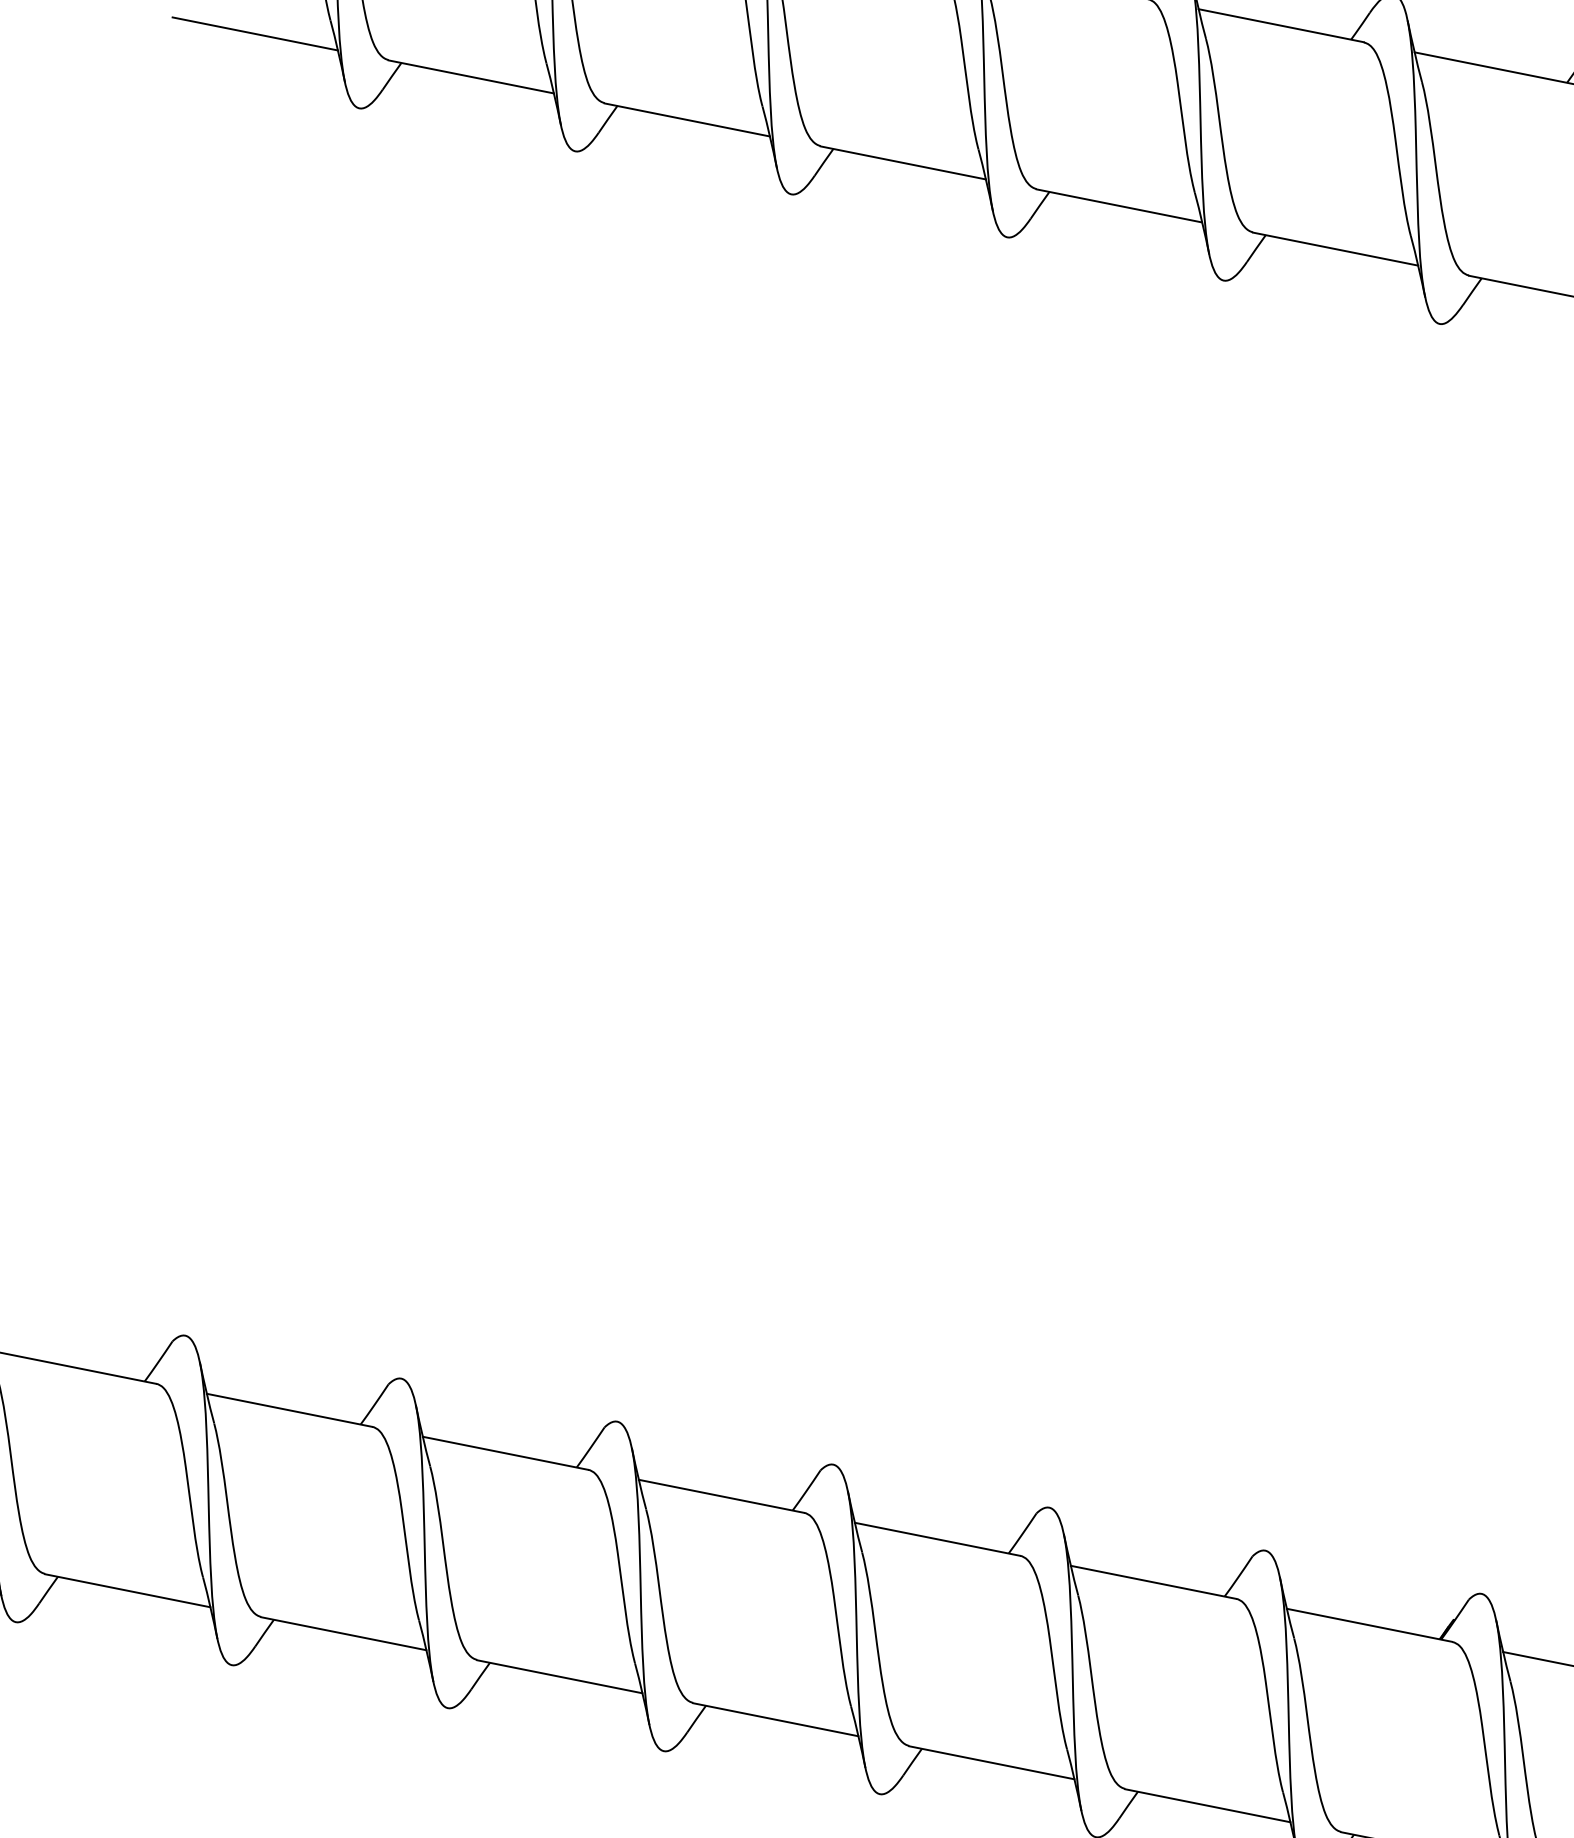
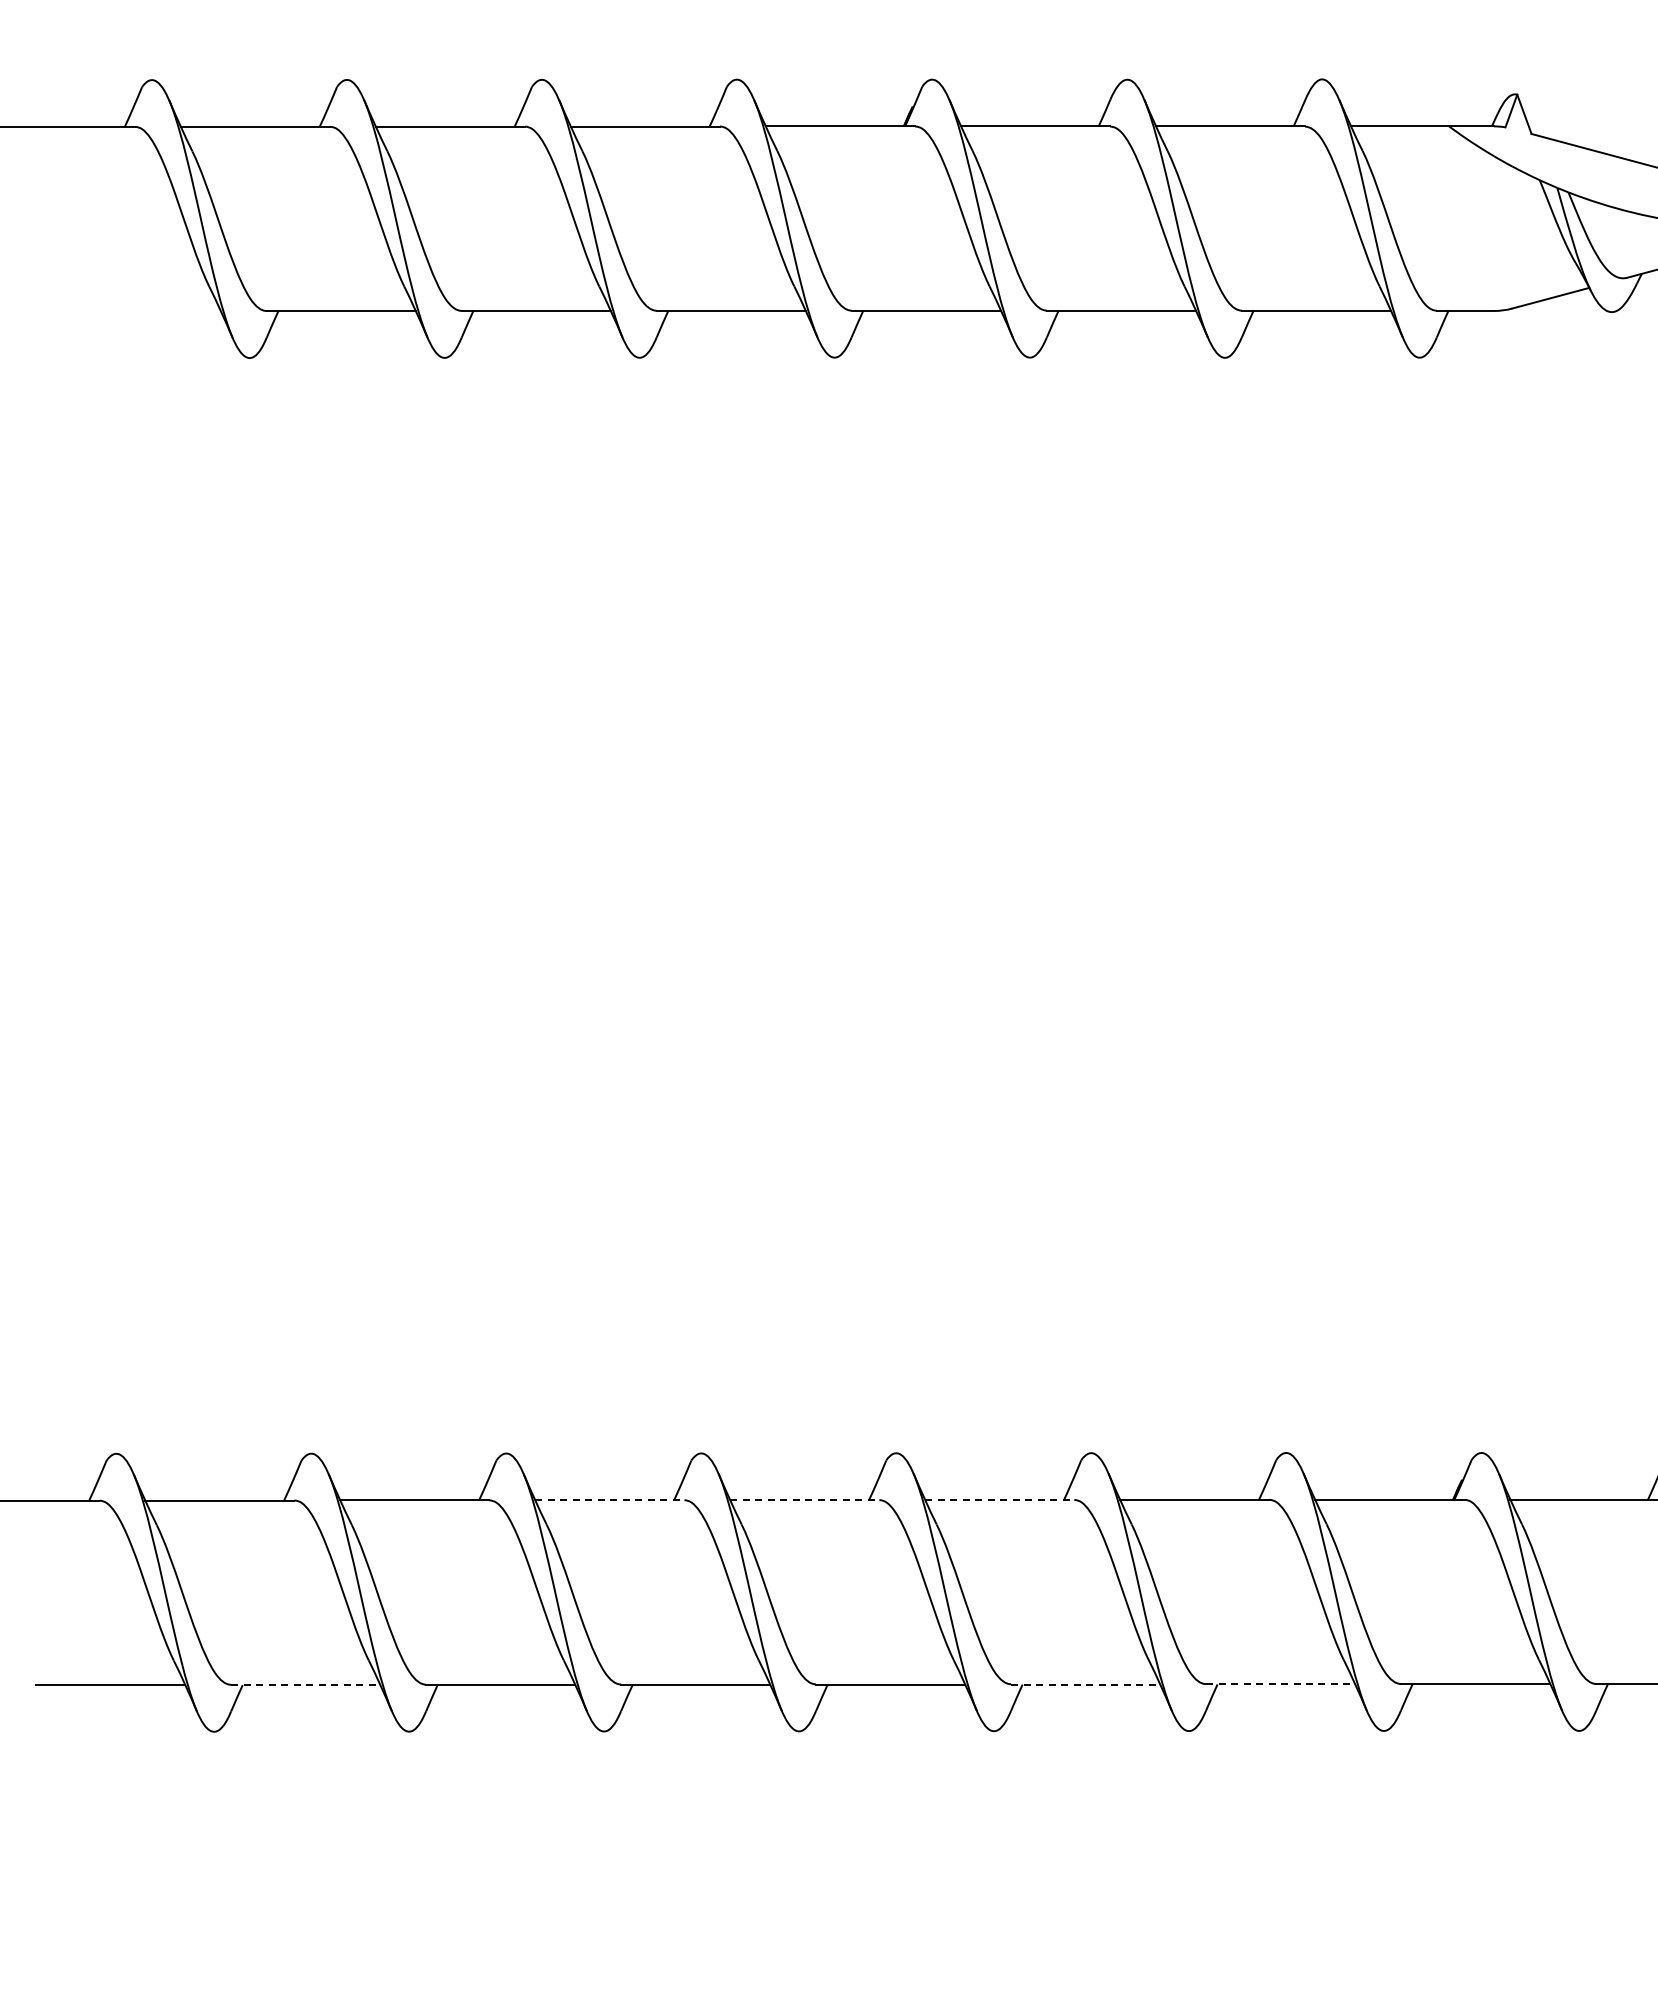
line: (254, 33) -> (145, 311), removed
line: (505, 1453) -> (609, 1500), solid -> dashed
line: (721, 1496) -> (804, 1500), solid -> dashed
line: (937, 1538) -> (999, 1499), solid -> dashed
line: (127, 1591) -> (305, 1685), solid -> dashed
line: (991, 1762) -> (1085, 1684), solid -> dashed
line: (1207, 1805) -> (1280, 1684), solid -> dashed

